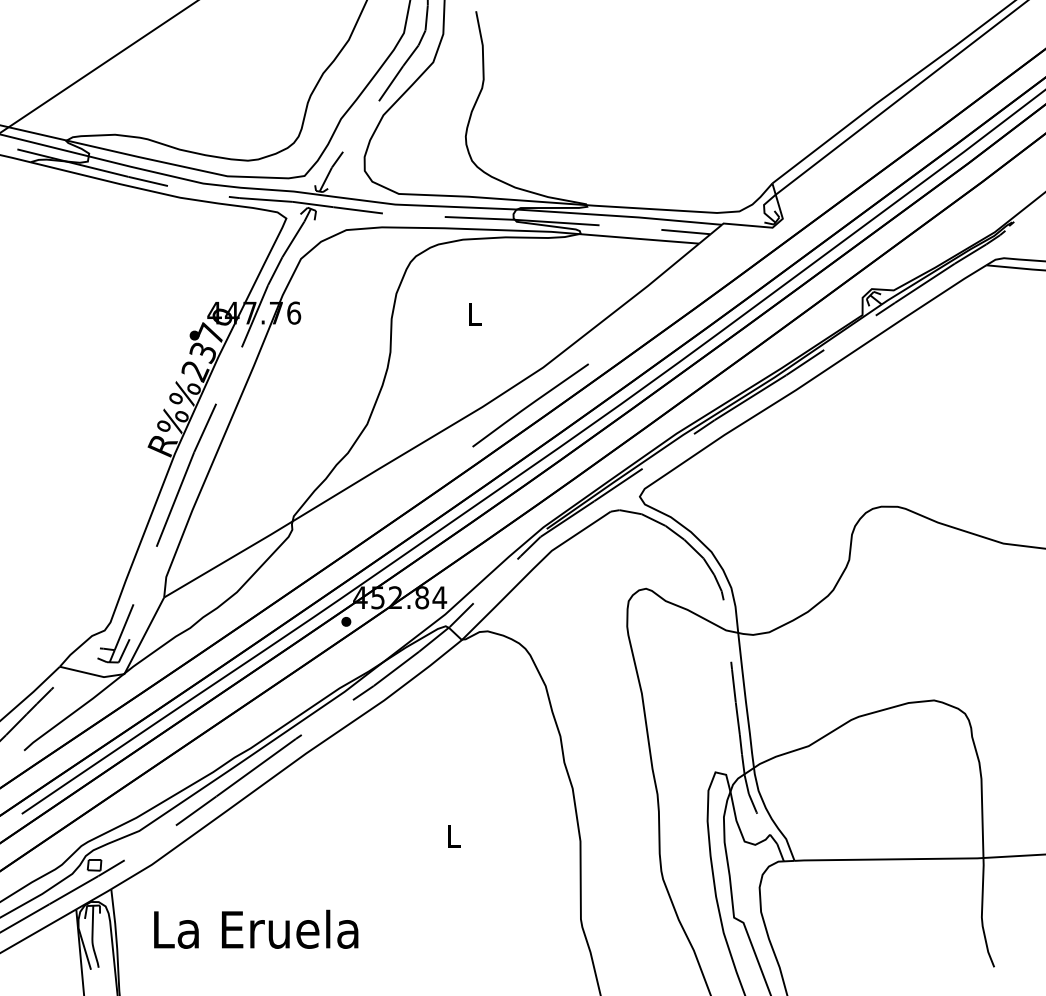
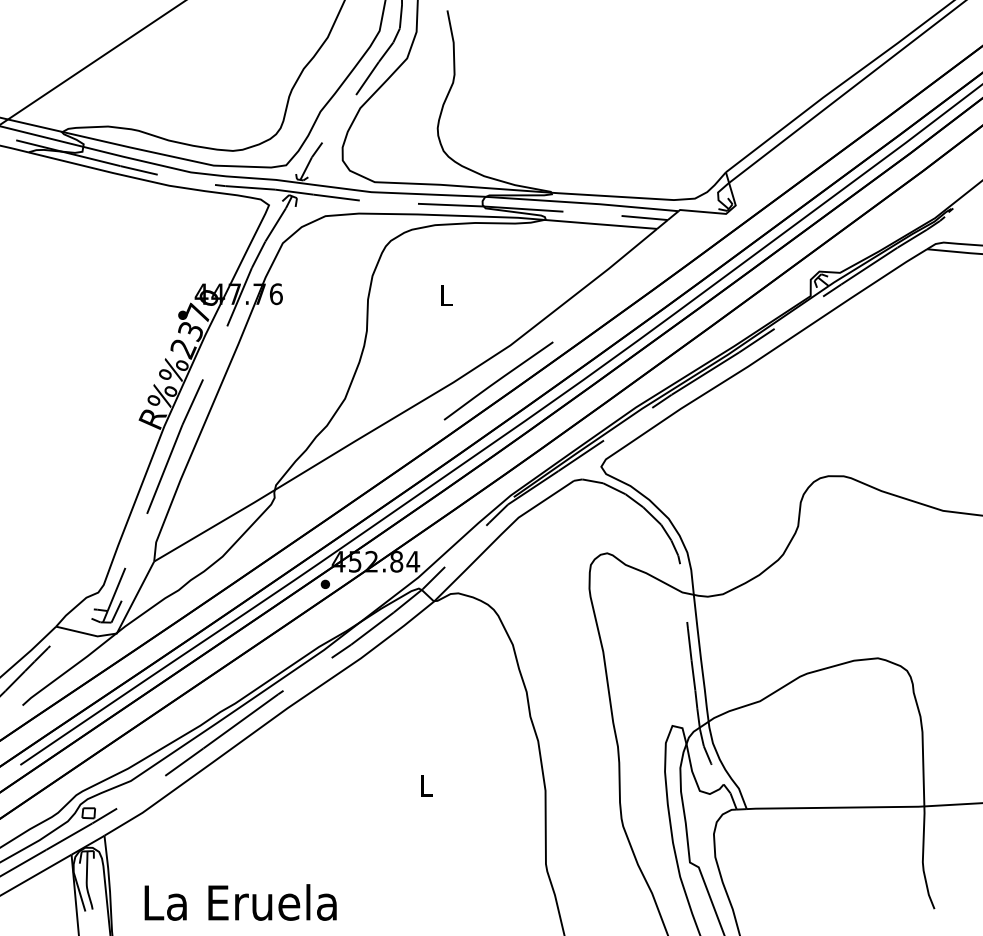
text: (255, 929) -> (240, 902), moved

